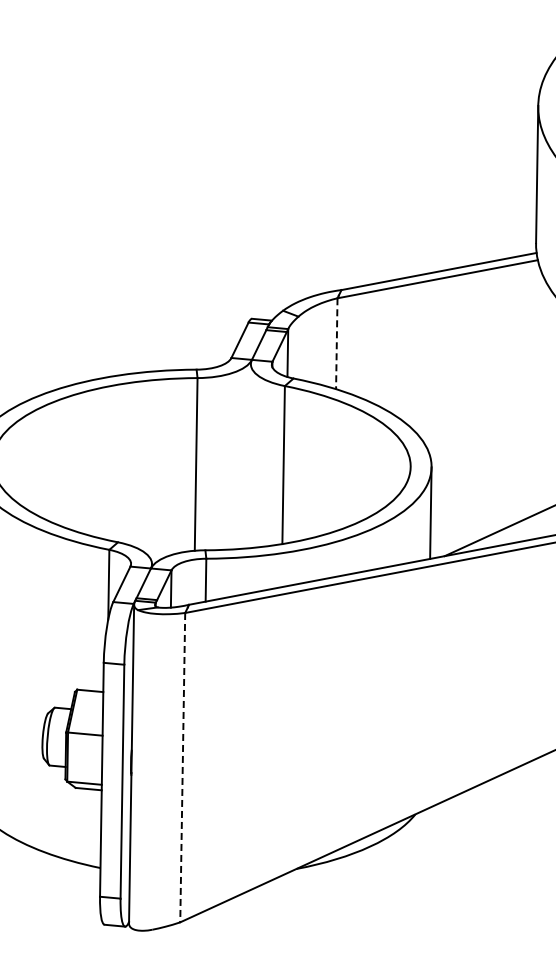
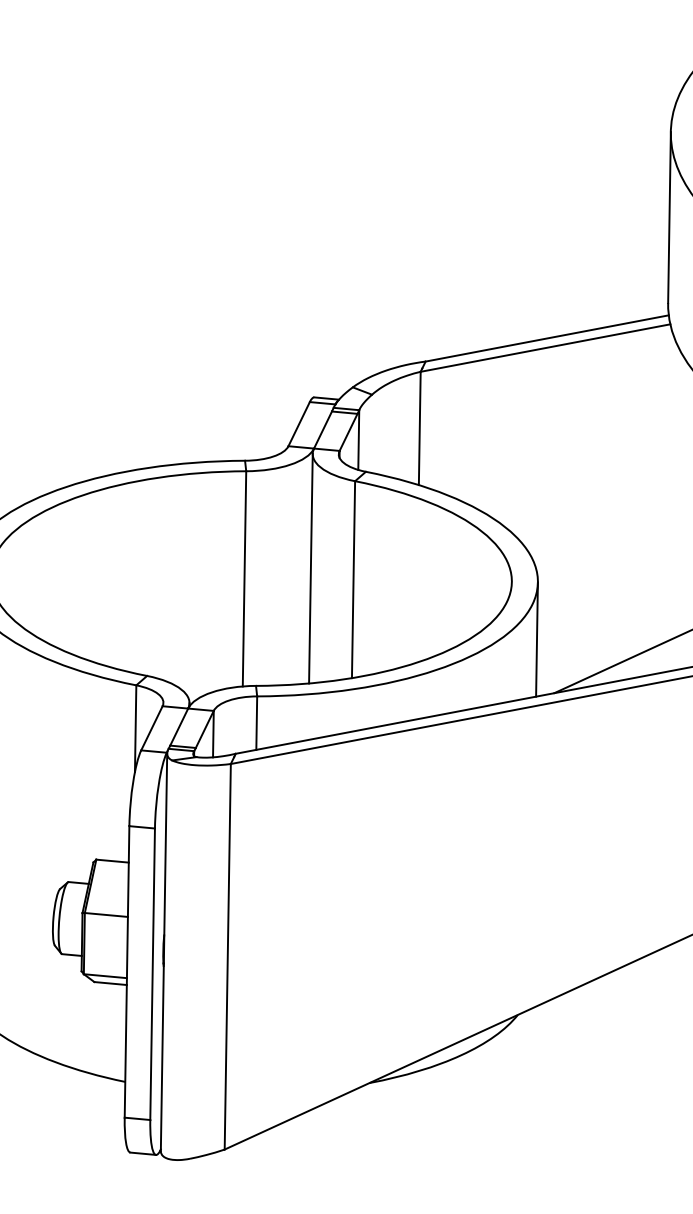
line: (336, 344) -> (419, 429), dashed -> solid
line: (248, 456) -> (309, 568), added
line: (182, 767) -> (227, 956), dashed -> solid

